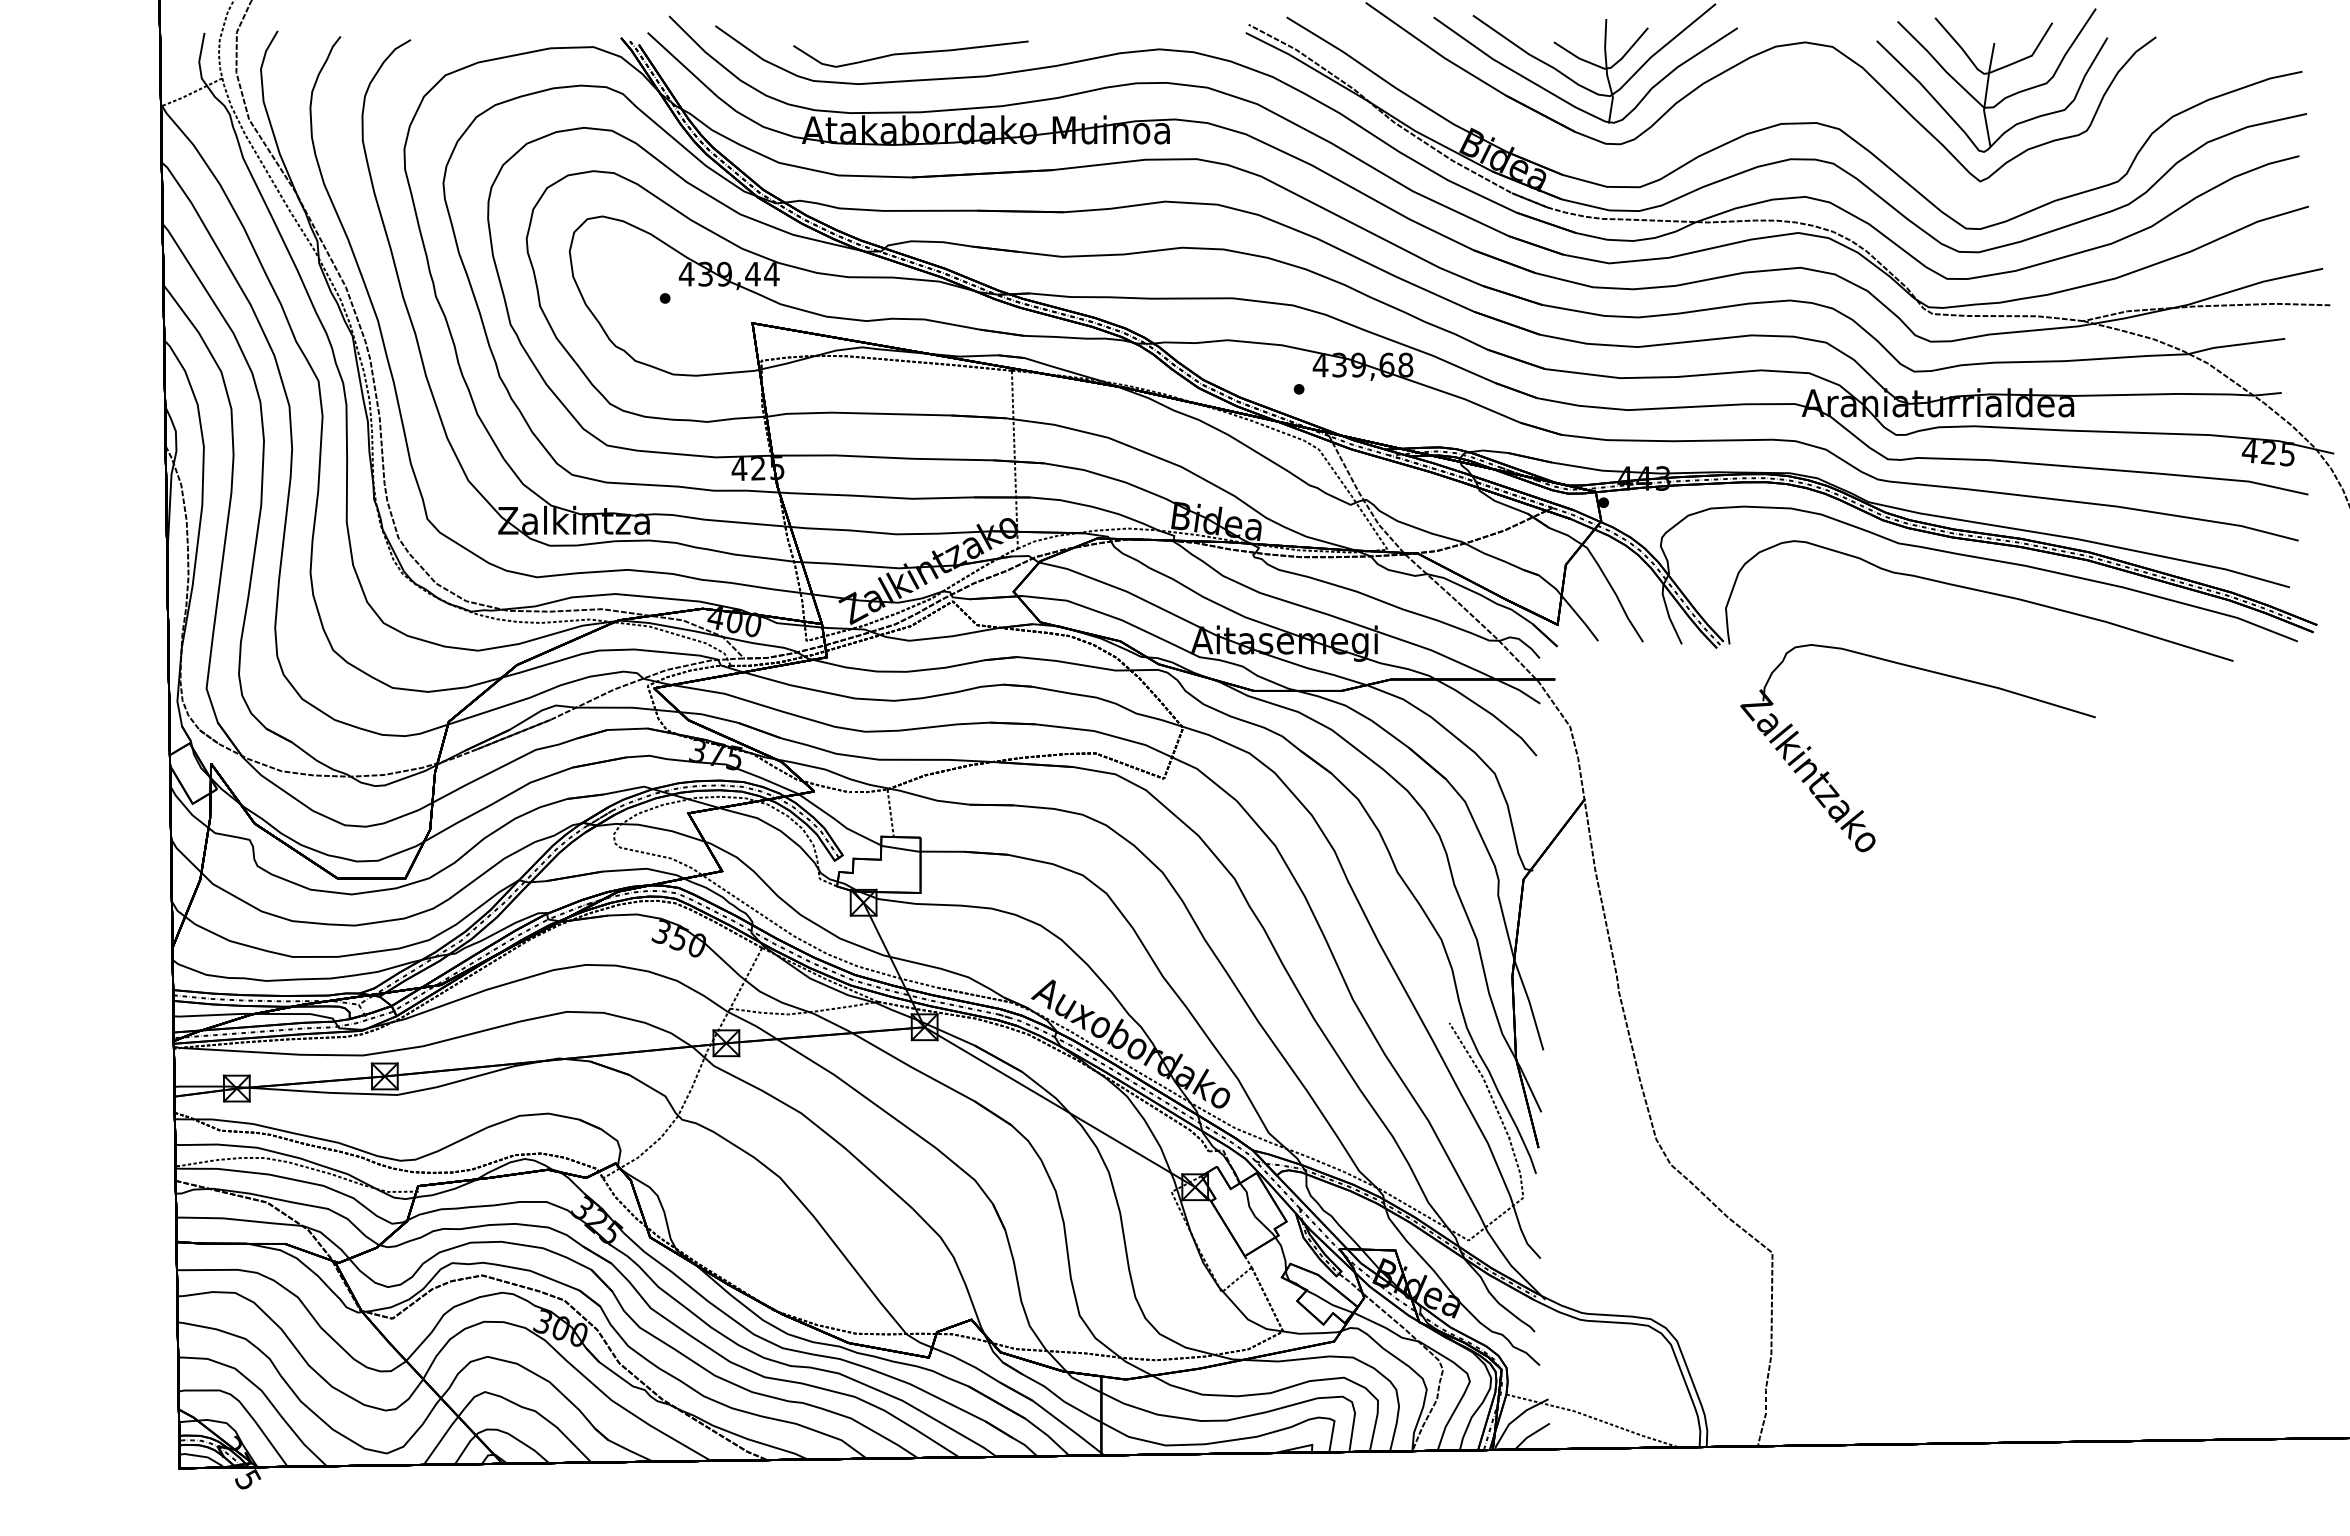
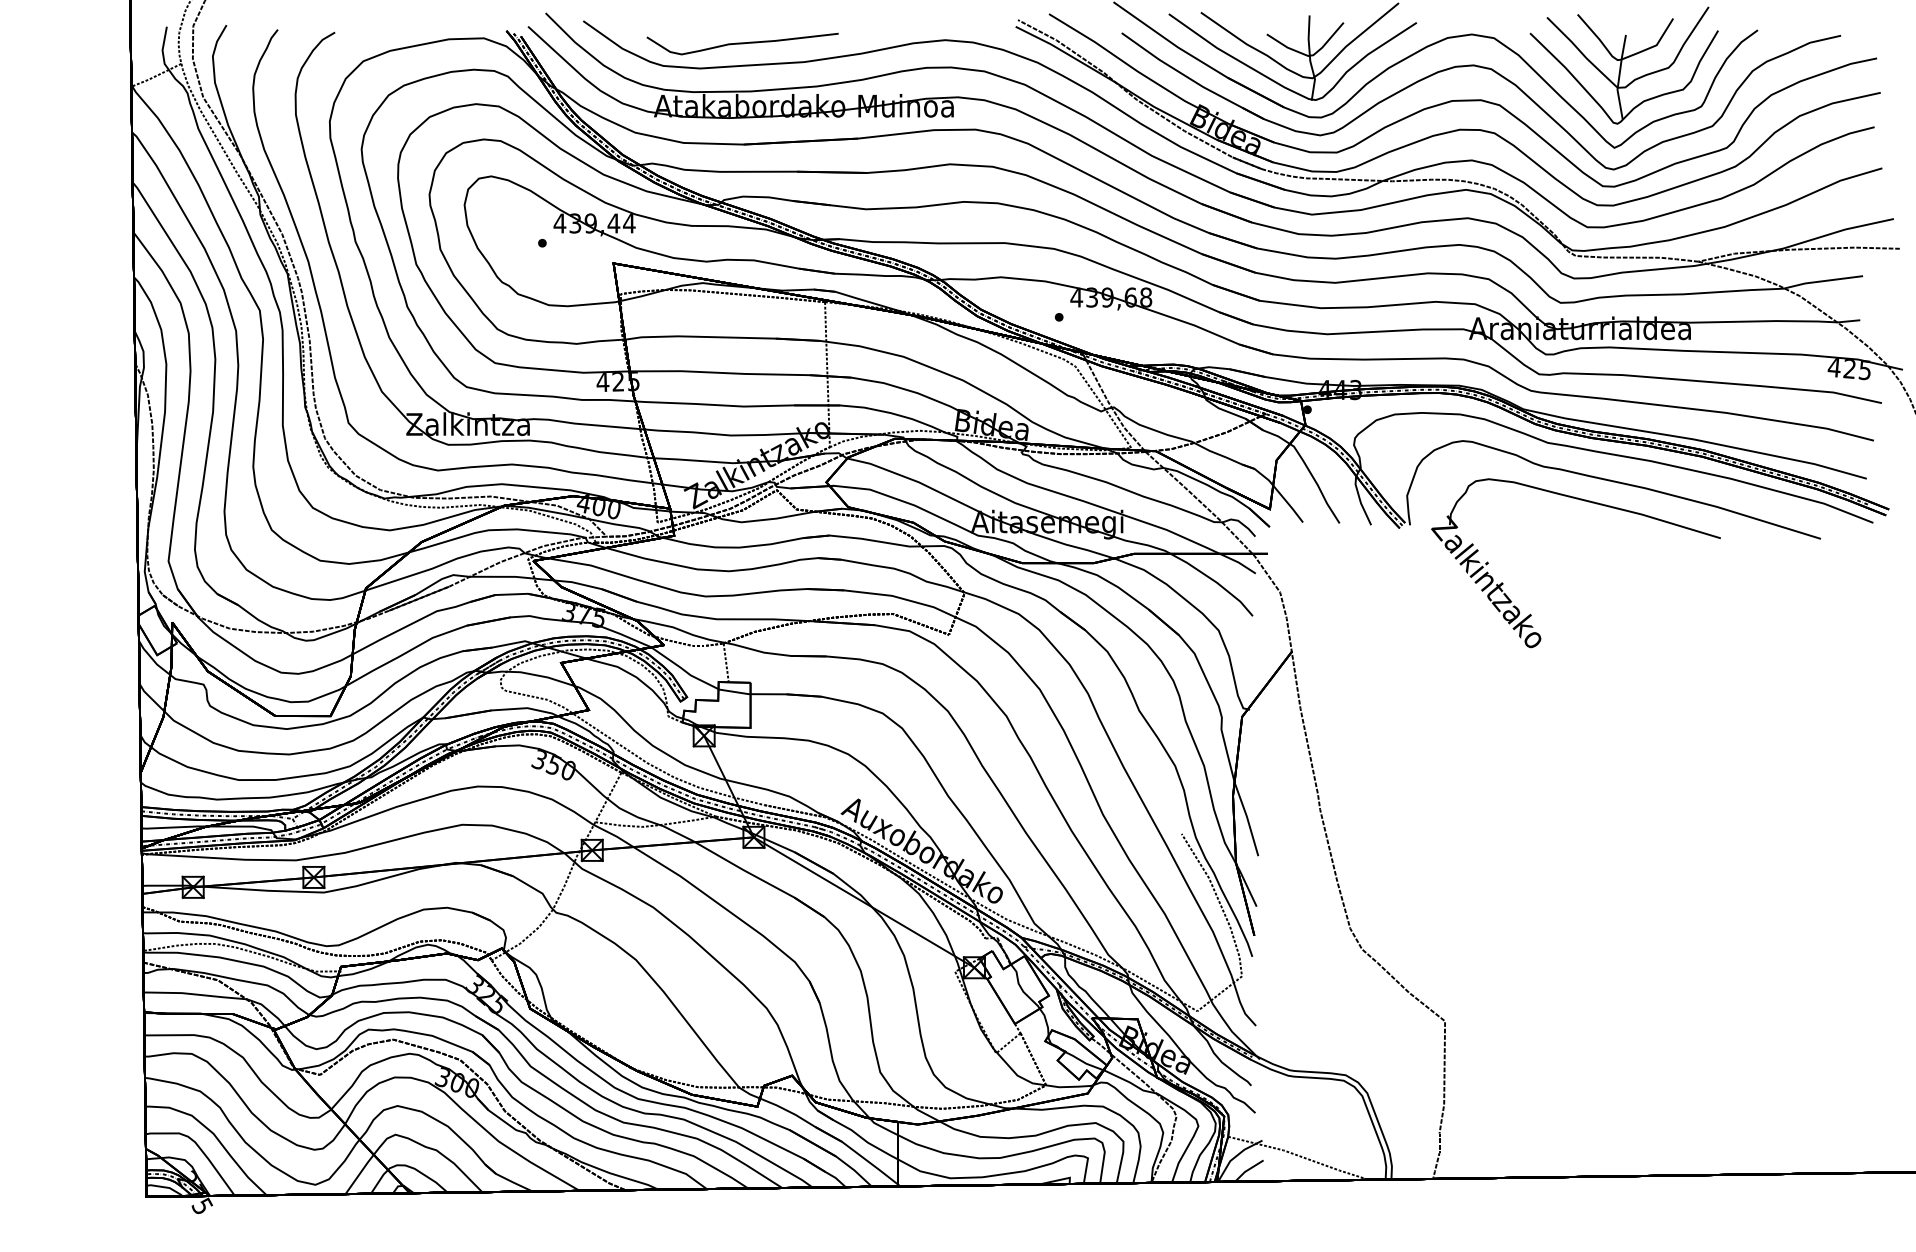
part: (1838, 92) -> (1498, 75), added
part: (1934, 673) -> (1589, 502), moved

